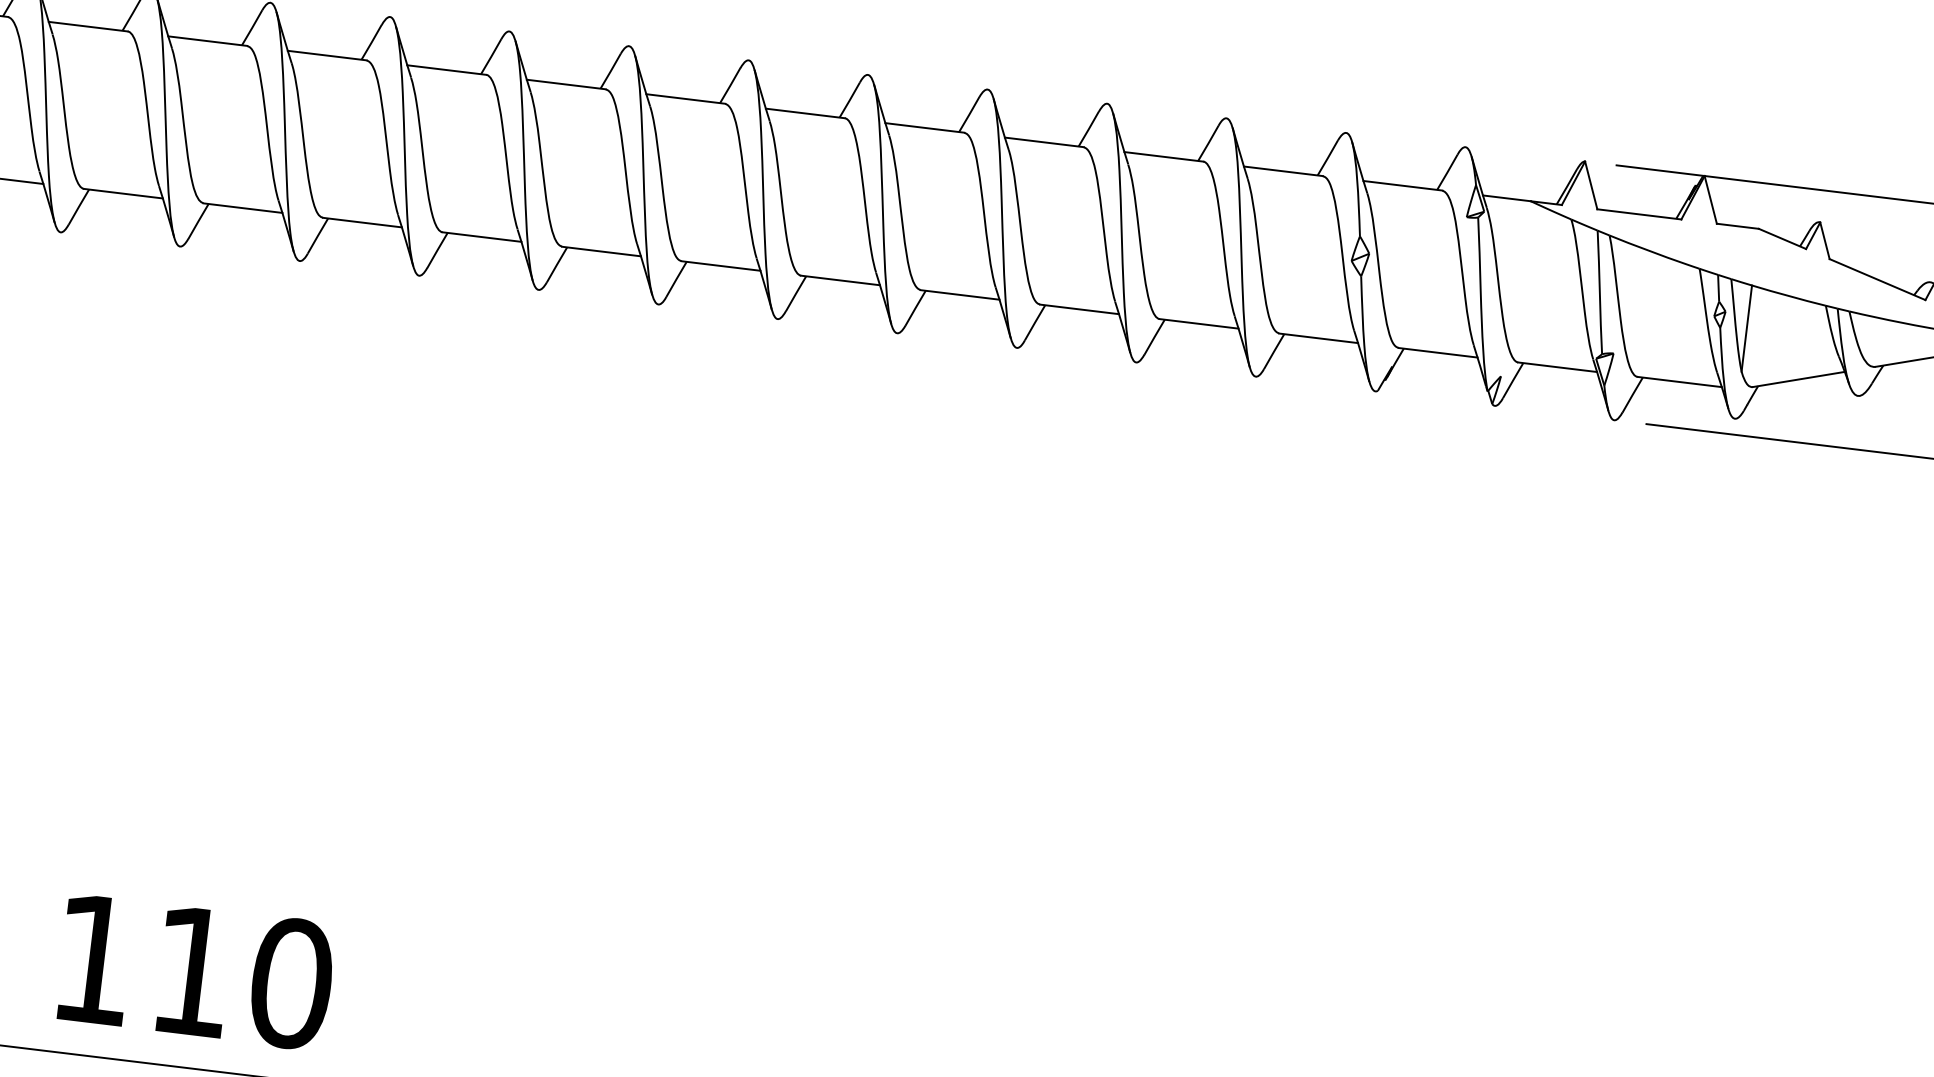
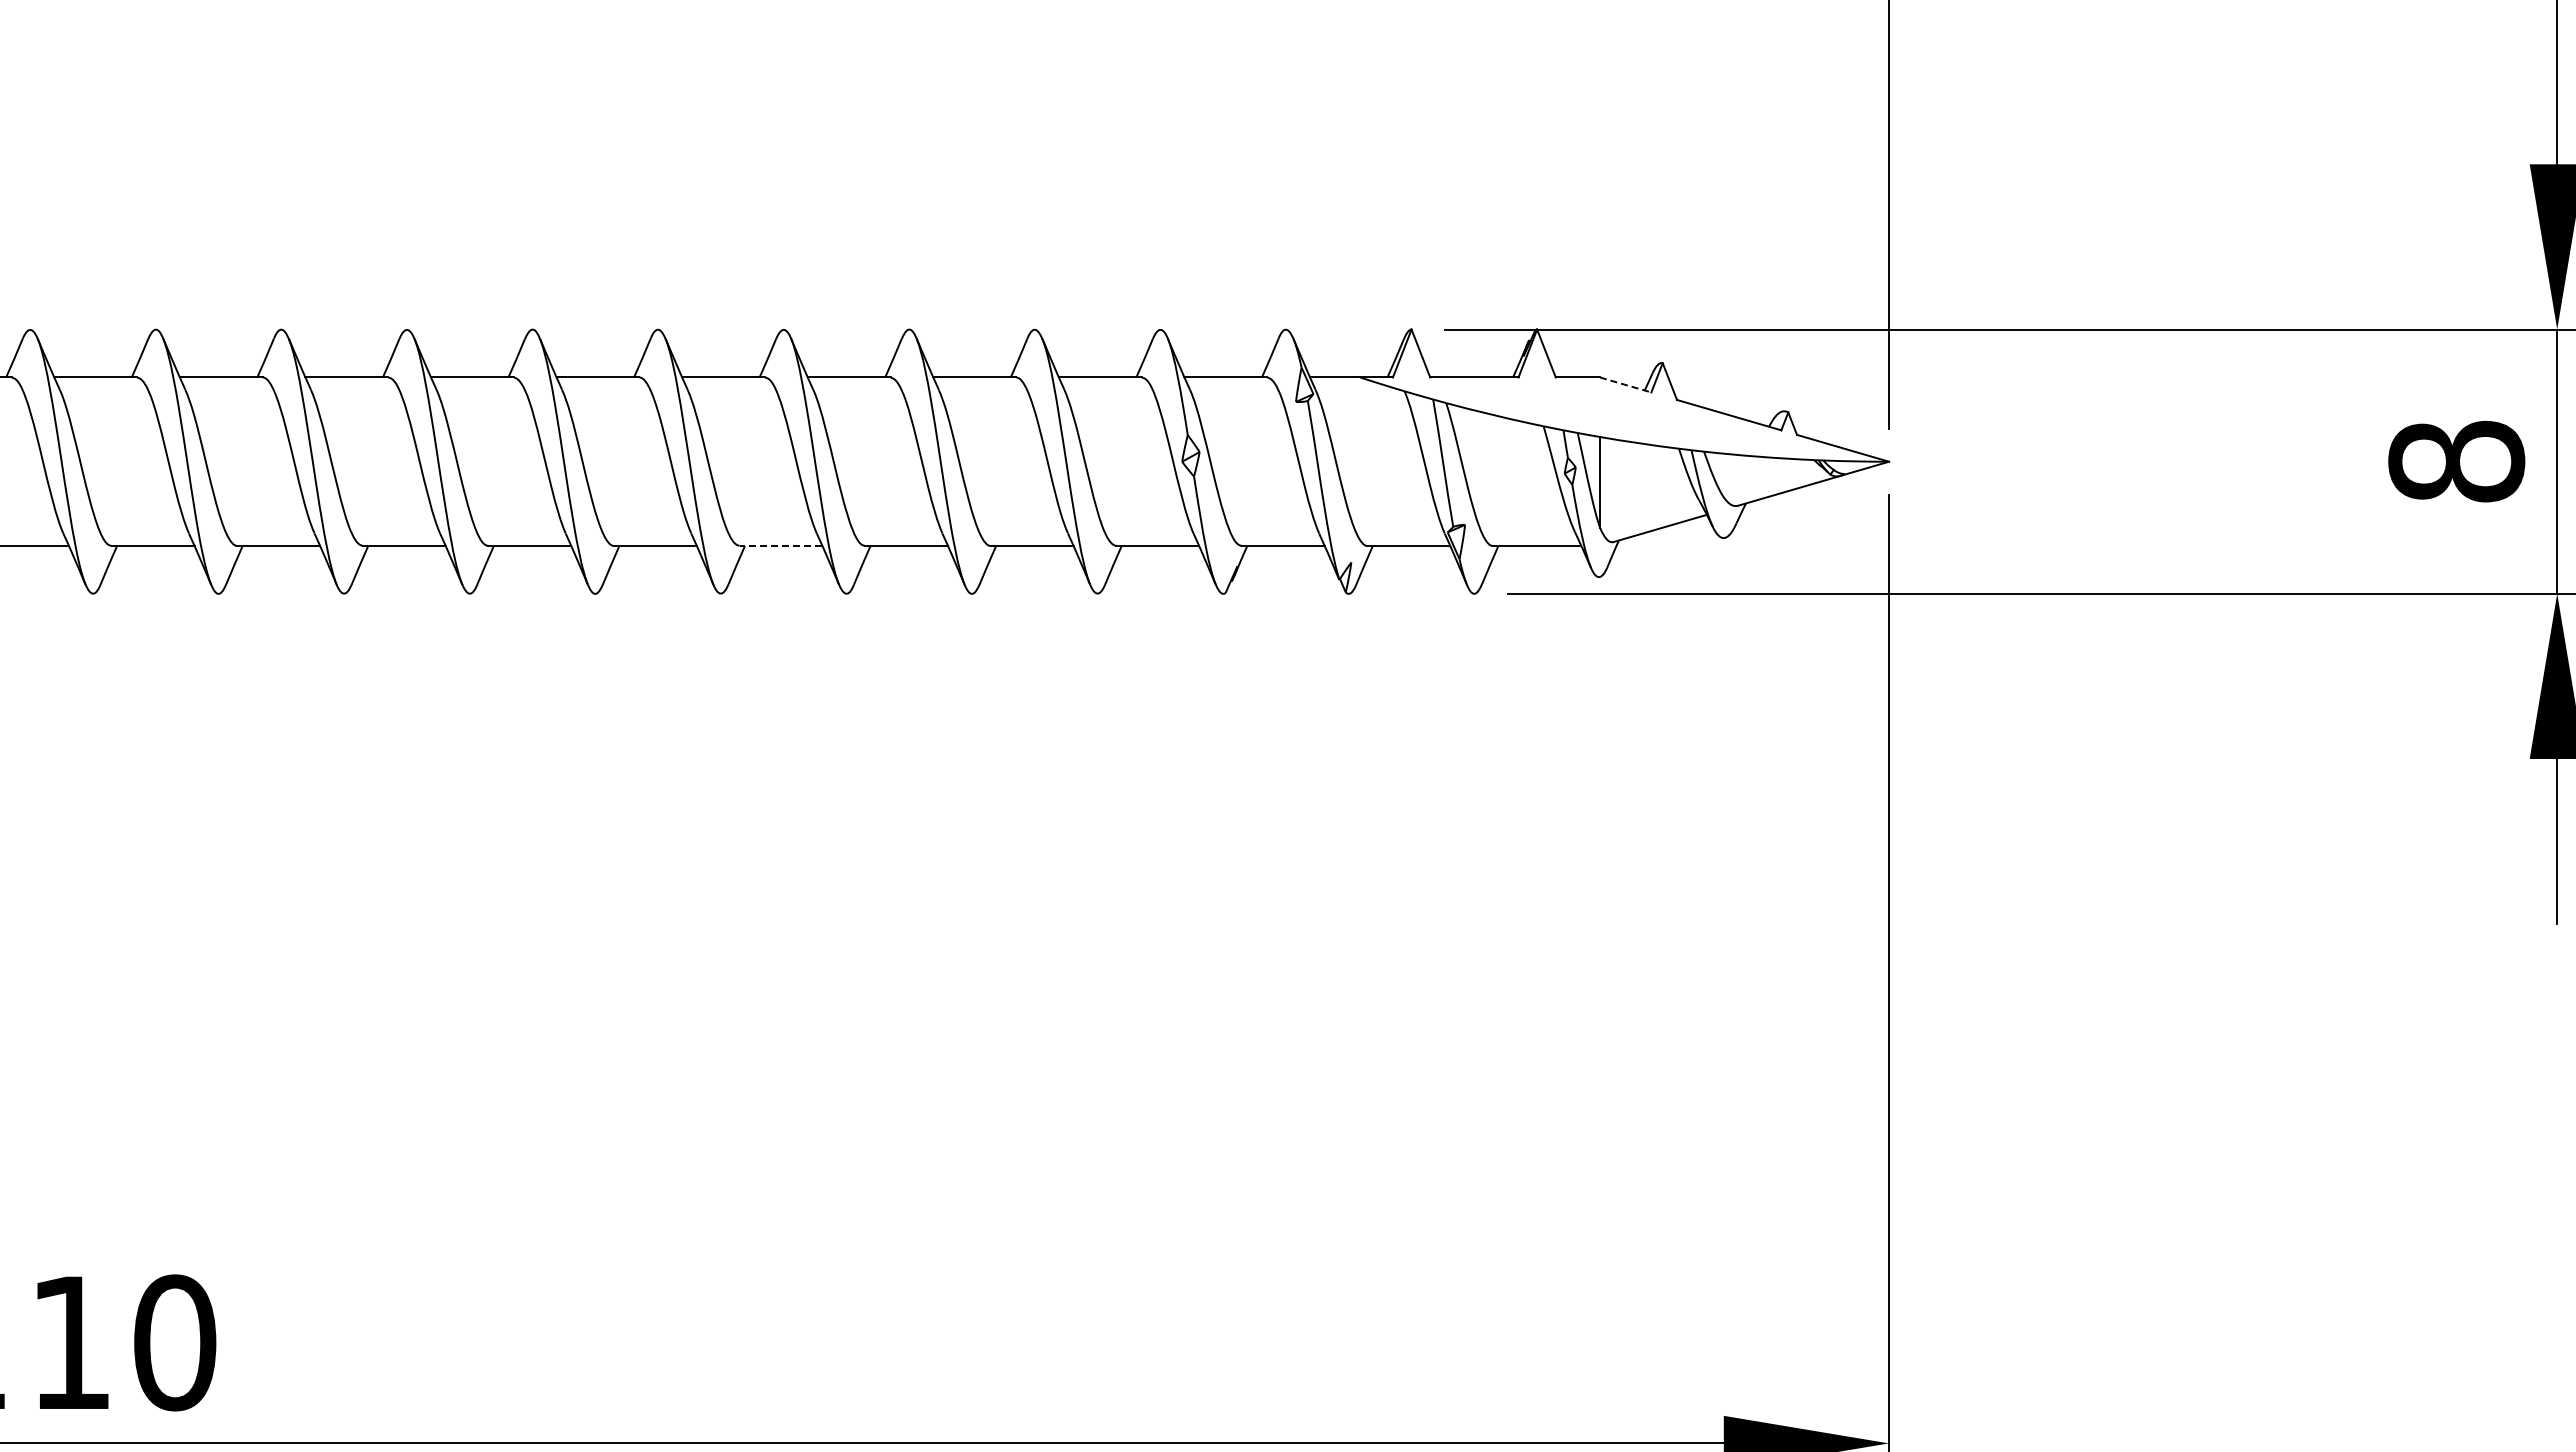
line: (1782, 238) -> (1625, 384), solid -> dashed
line: (959, 295) -> (780, 546), solid -> dashed

